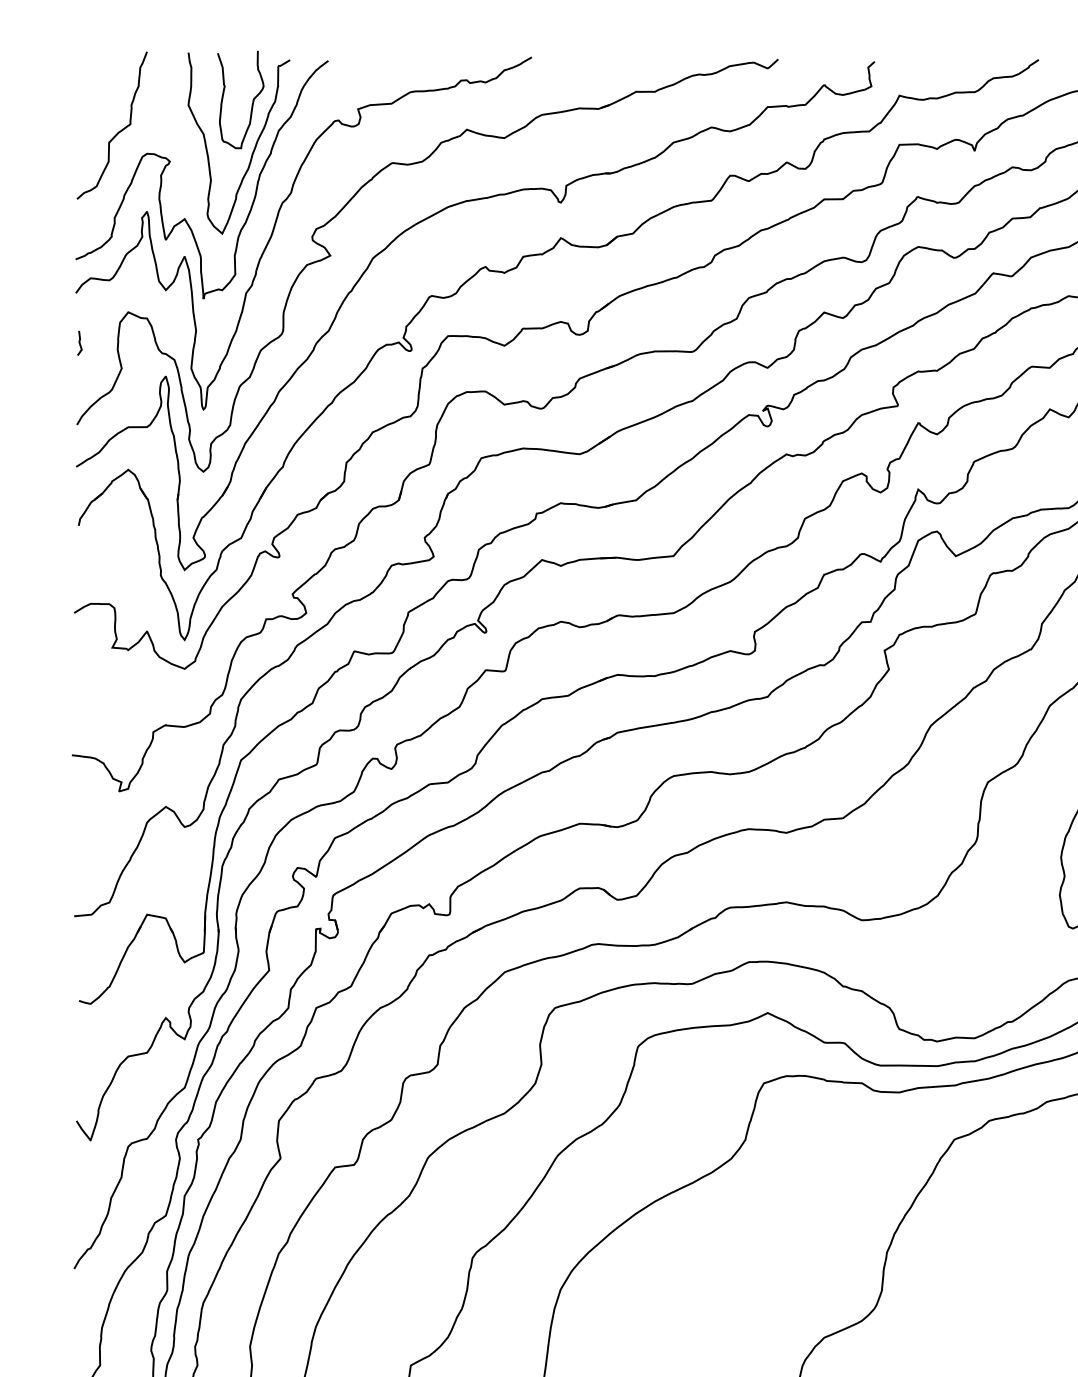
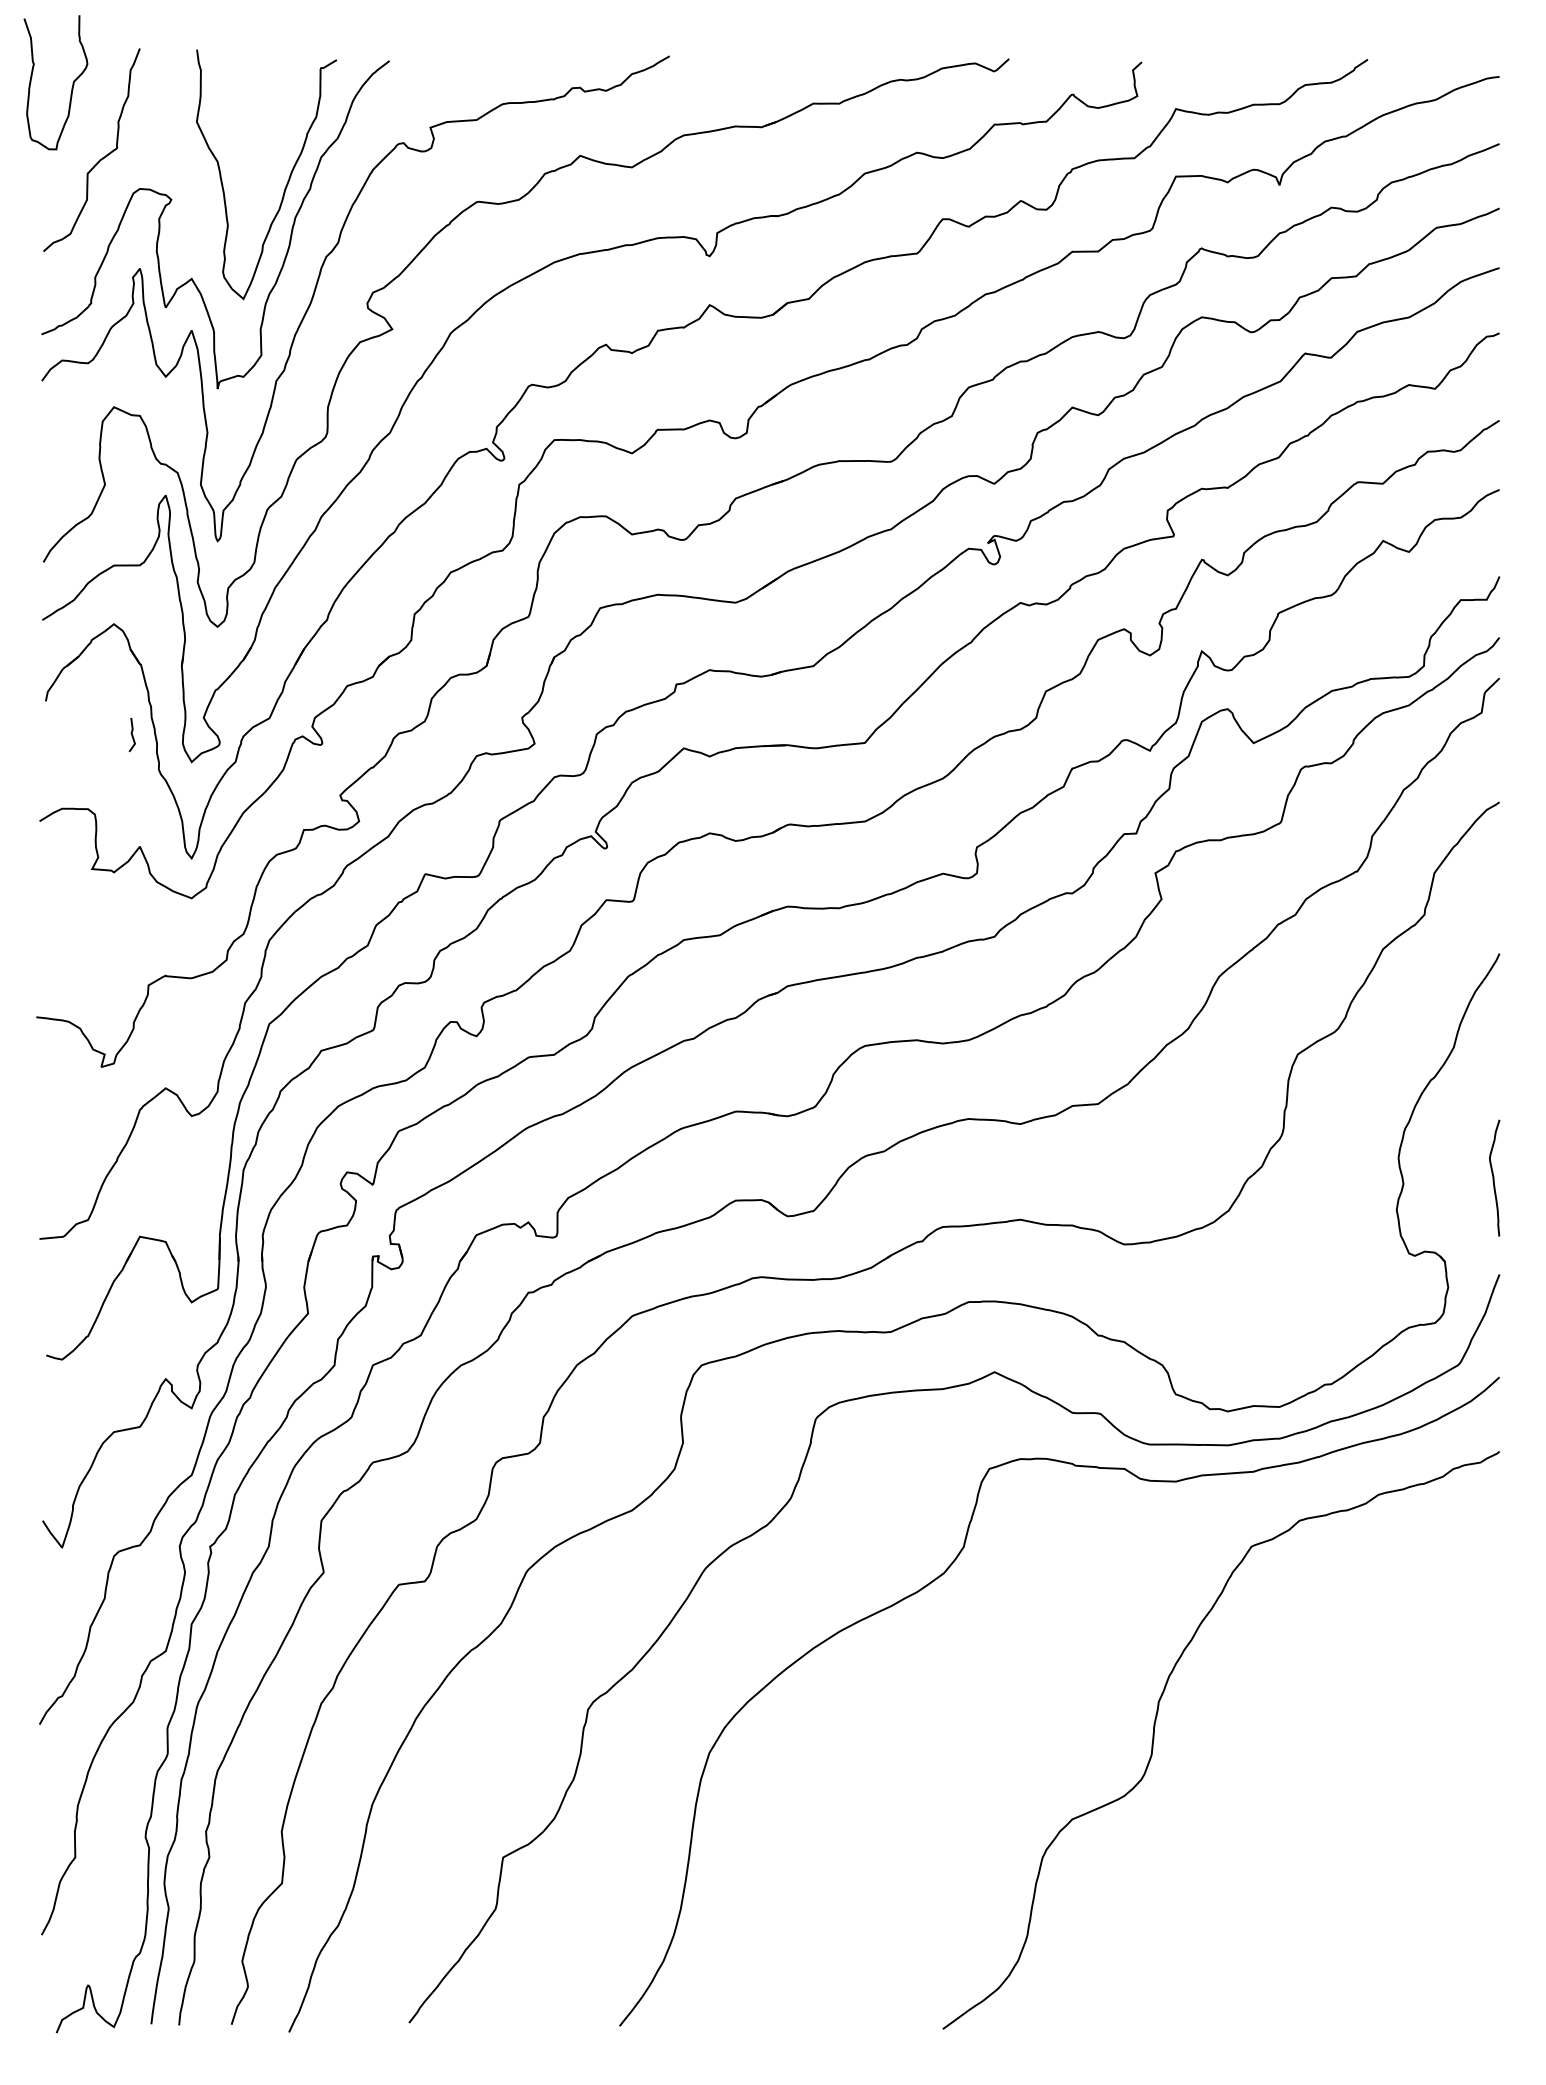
curve: (252, 103) -> (71, 87), moved
line: (79, 342) -> (131, 734), moved

